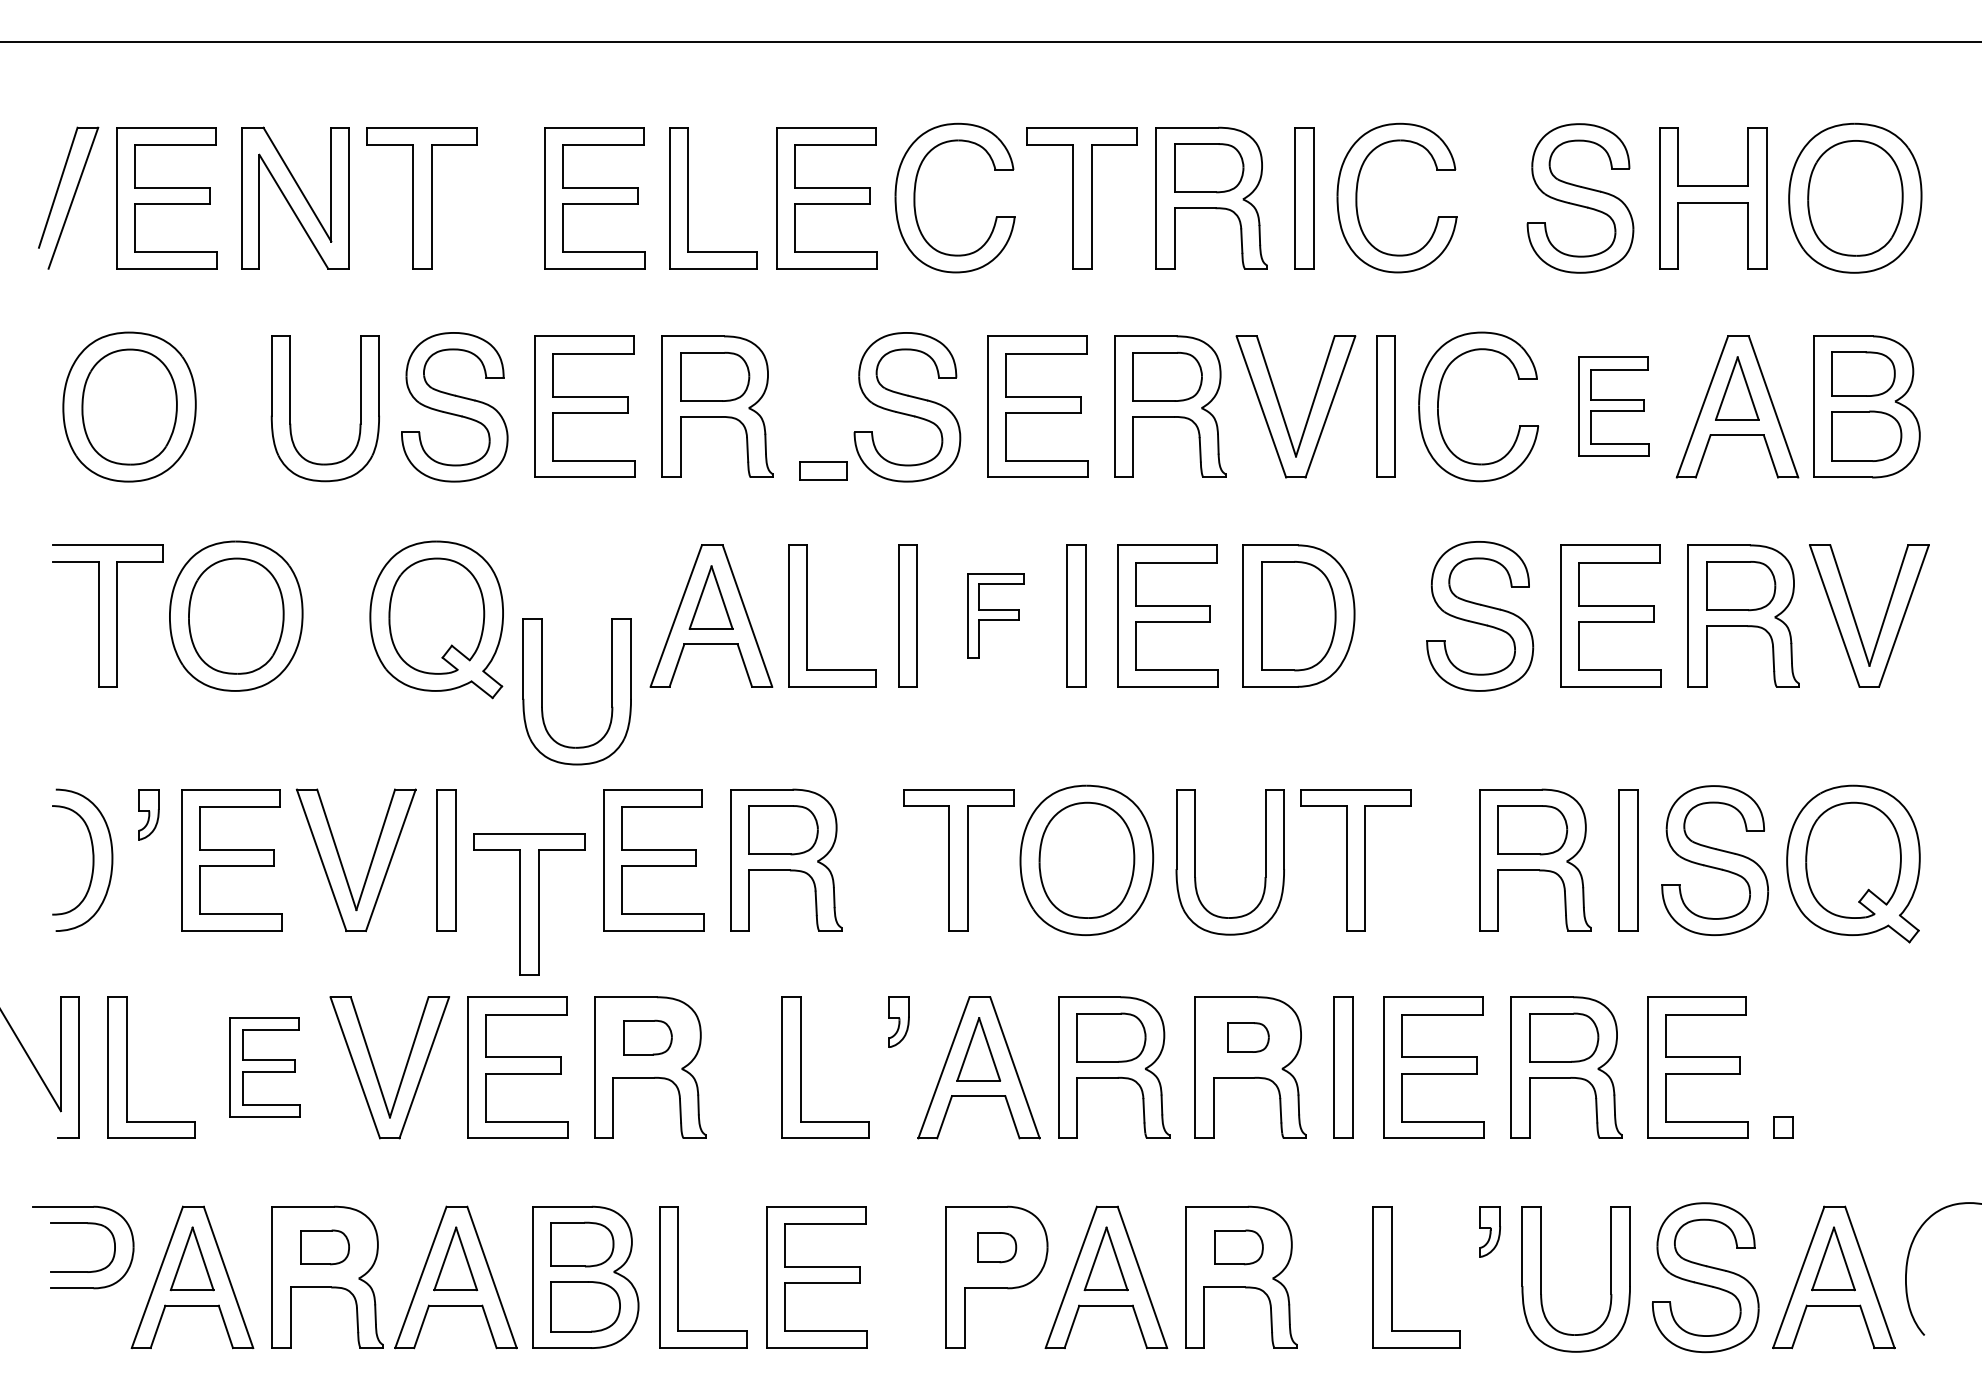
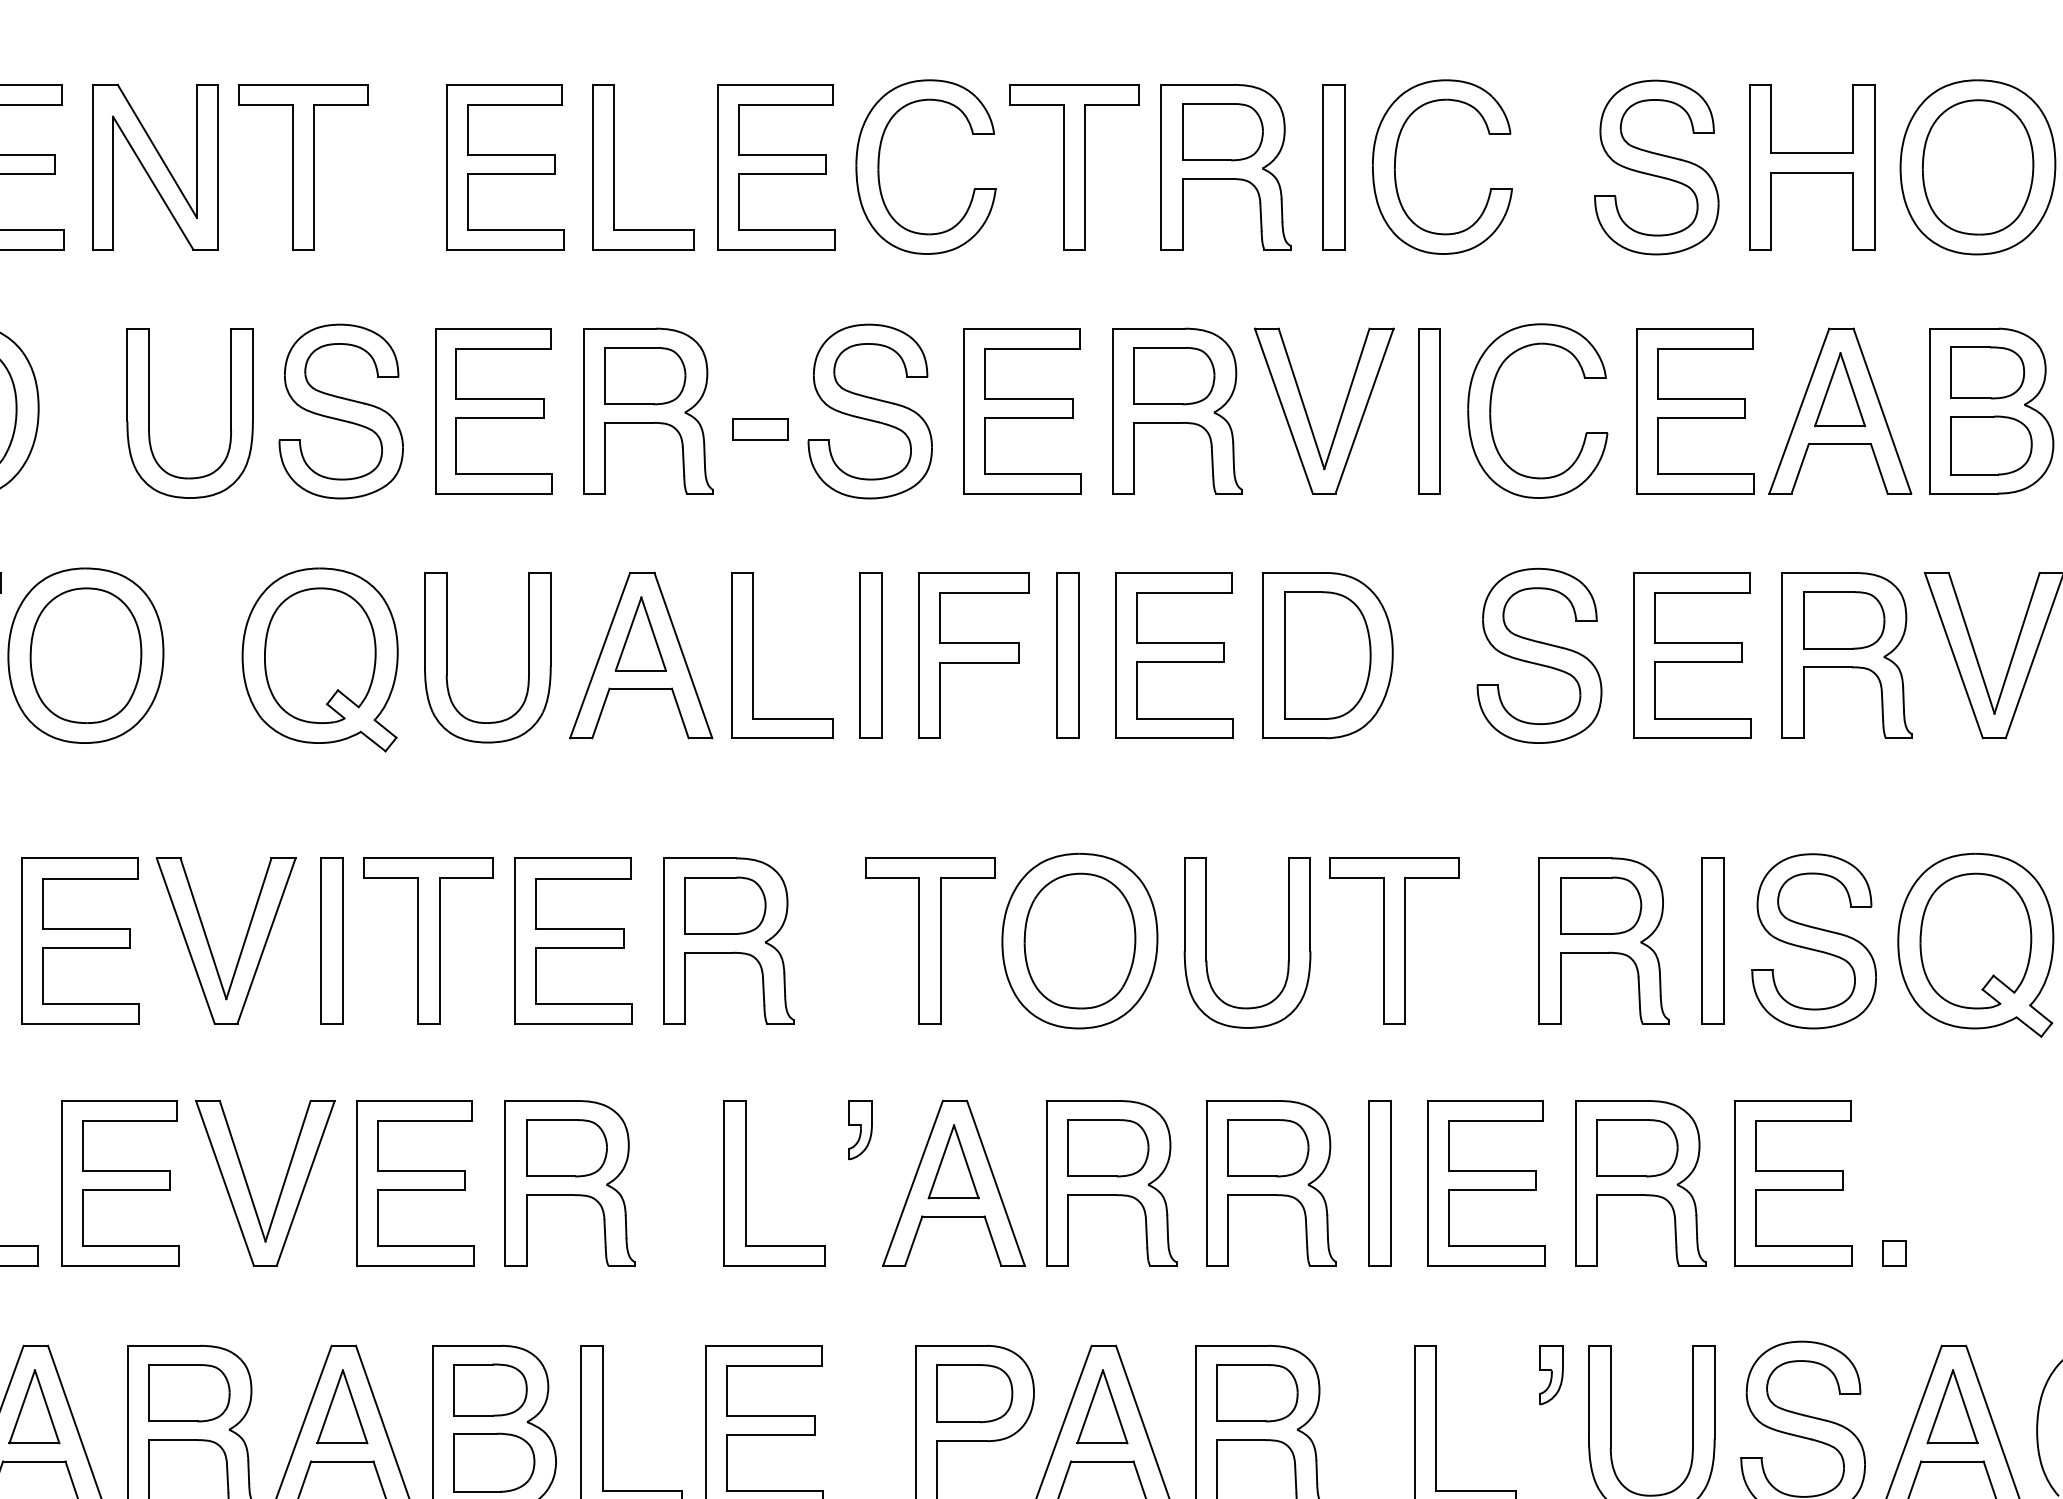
part: (1613, 406) -> (1695, 410), size x1.43
part: (823, 470) -> (760, 429), moved
part: (995, 615) -> (973, 654), size x1.67
part: (542, 691) -> (447, 657), moved
part: (529, 904) -> (428, 941), moved
part: (647, 1037) -> (566, 1148), size x1.43
part: (1248, 1037) -> (1268, 1148), size x1.67
part: (264, 1067) -> (118, 1183), size x1.43
part: (325, 1247) -> (190, 1393), size x1.43
part: (996, 1247) -> (974, 1393), size x1.67
part: (1238, 1247) -> (1257, 1393), size x1.43

